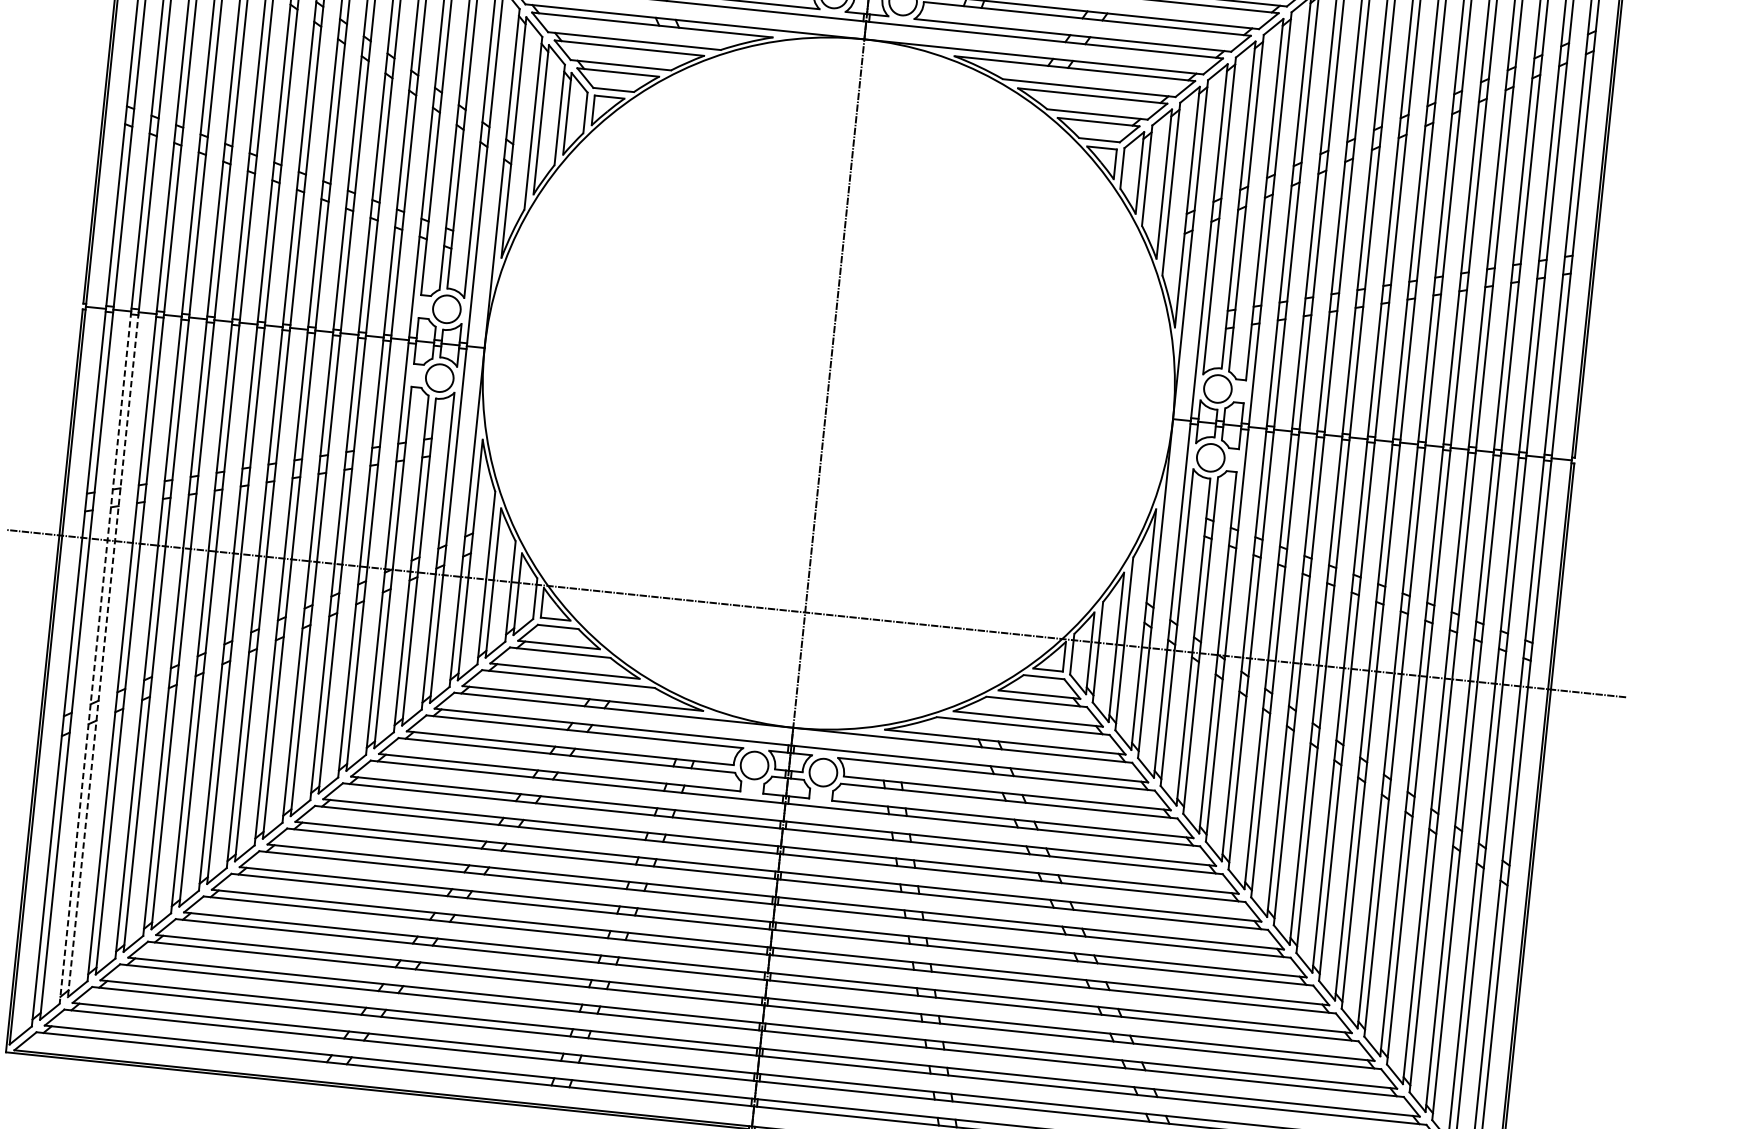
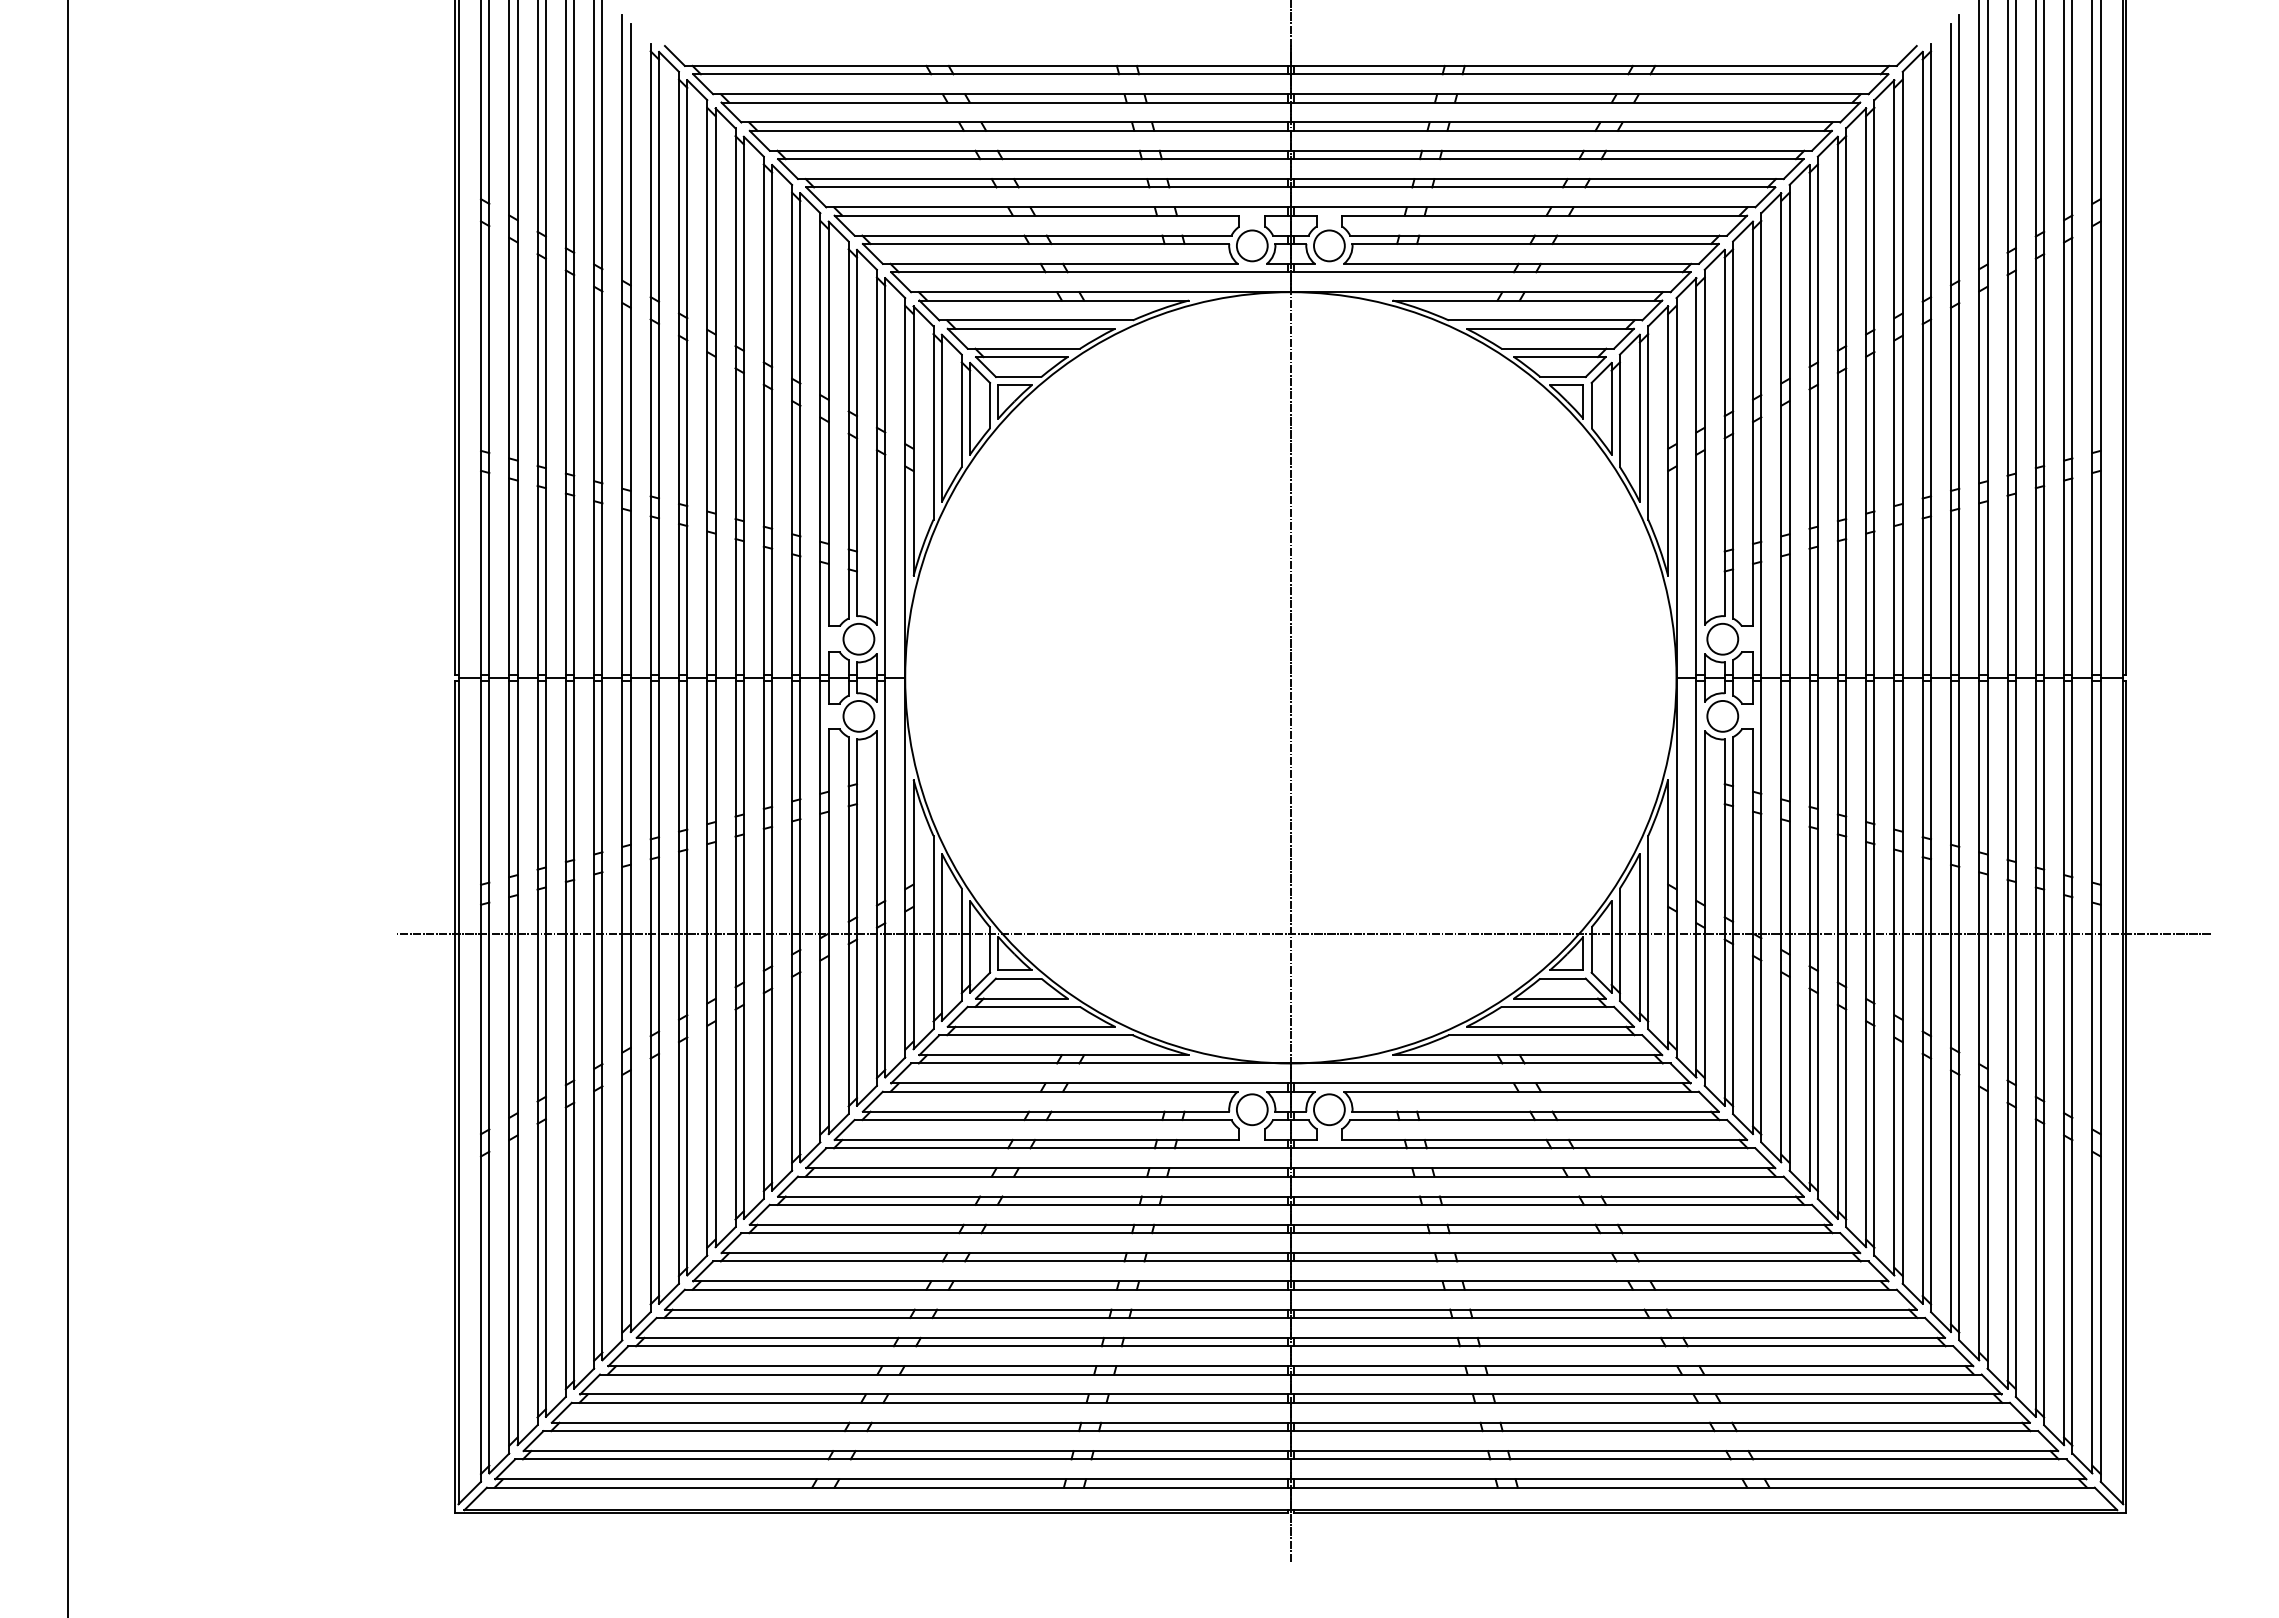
line: (103, 654) -> (517, 1061), dashed -> solid
line: (95, 657) -> (509, 1065), dashed -> solid

